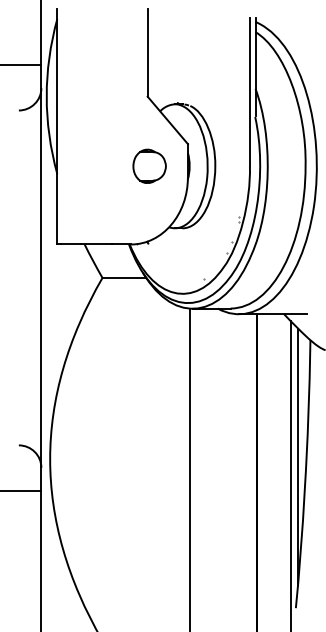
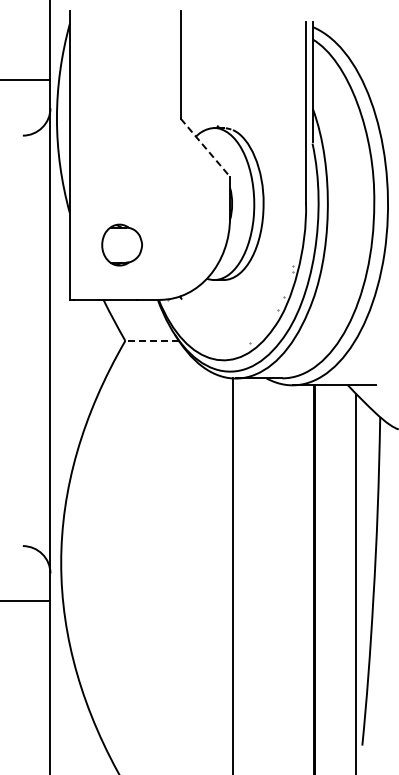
line: (167, 120) -> (205, 148), solid -> dashed
part: (149, 165) -> (121, 244), moved
line: (124, 277) -> (152, 340), solid -> dashed
line: (297, 457) -> (364, 560), removed

